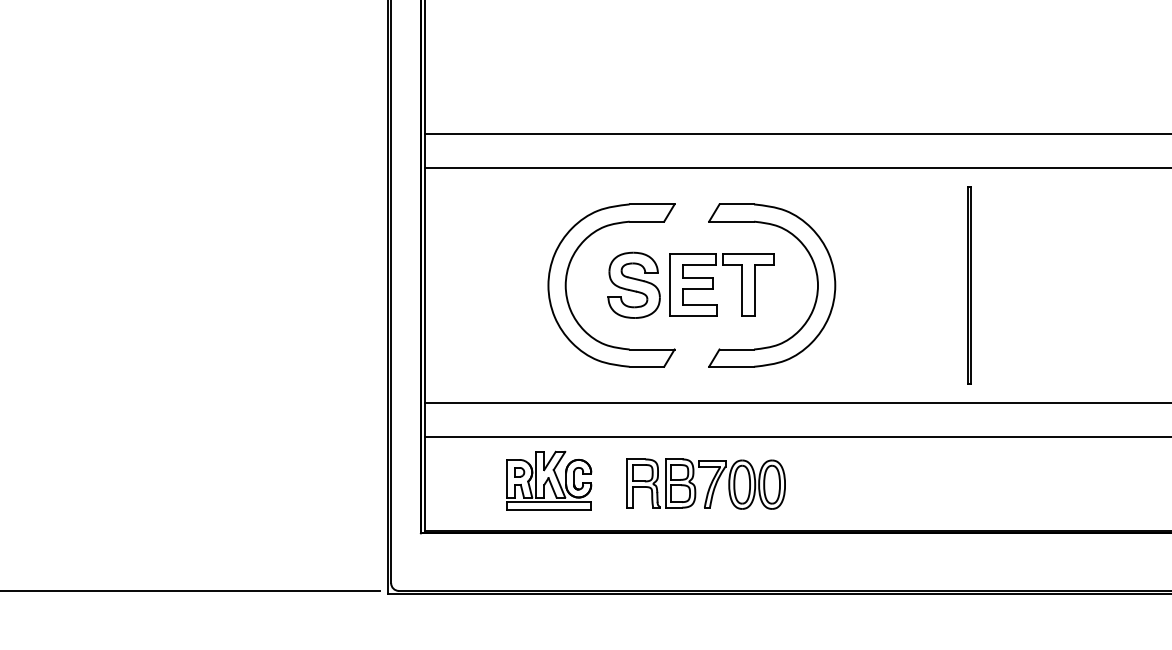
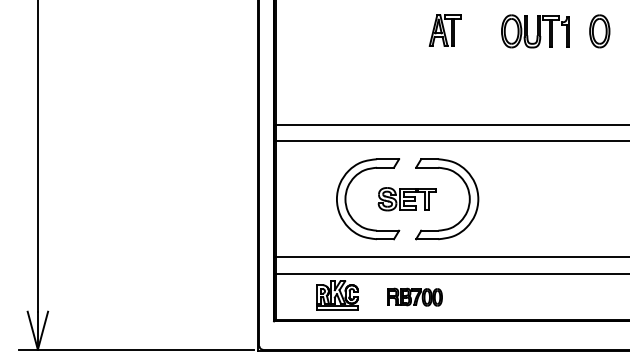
part: (689, 286) -> (406, 199), size x0.7
line: (969, 286) -> (544, 199), removed
part: (705, 484) -> (414, 297), size x0.7

